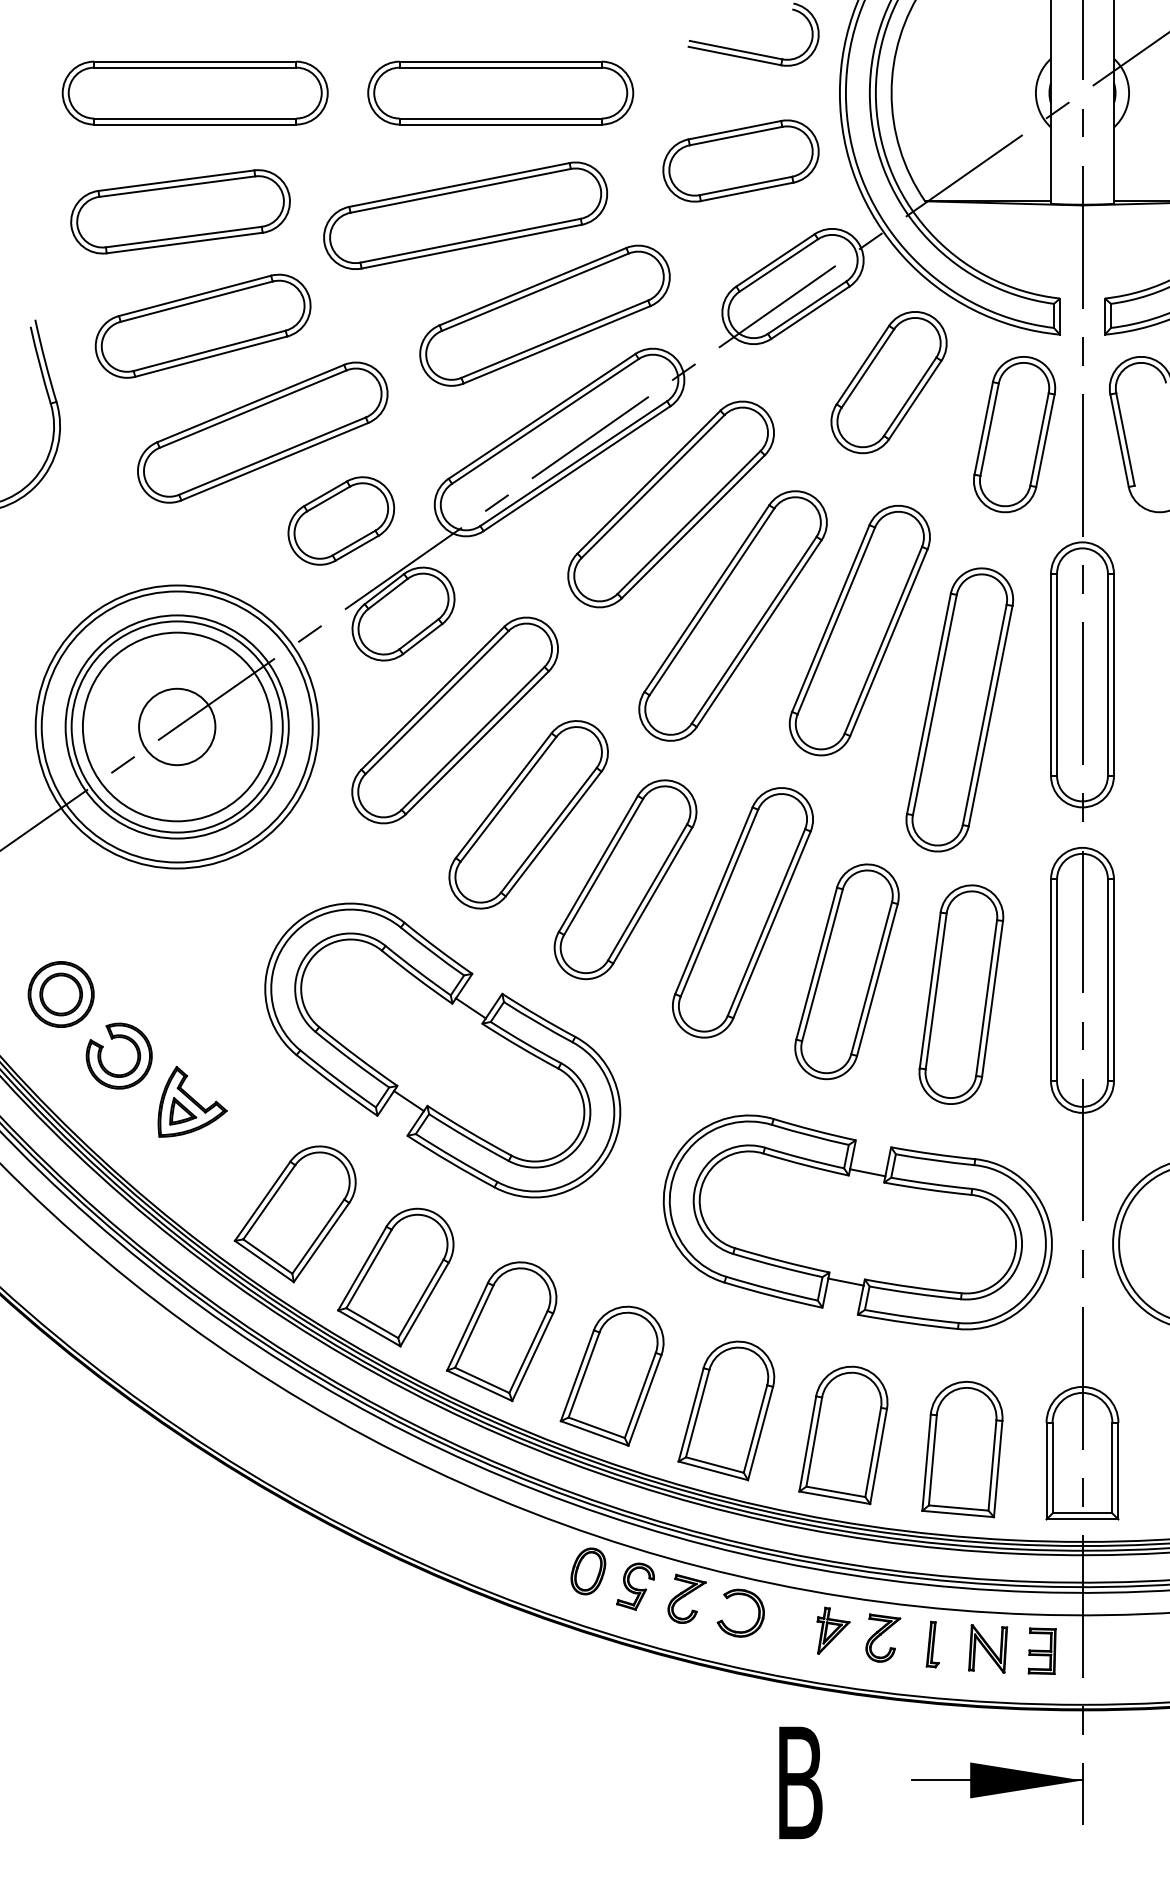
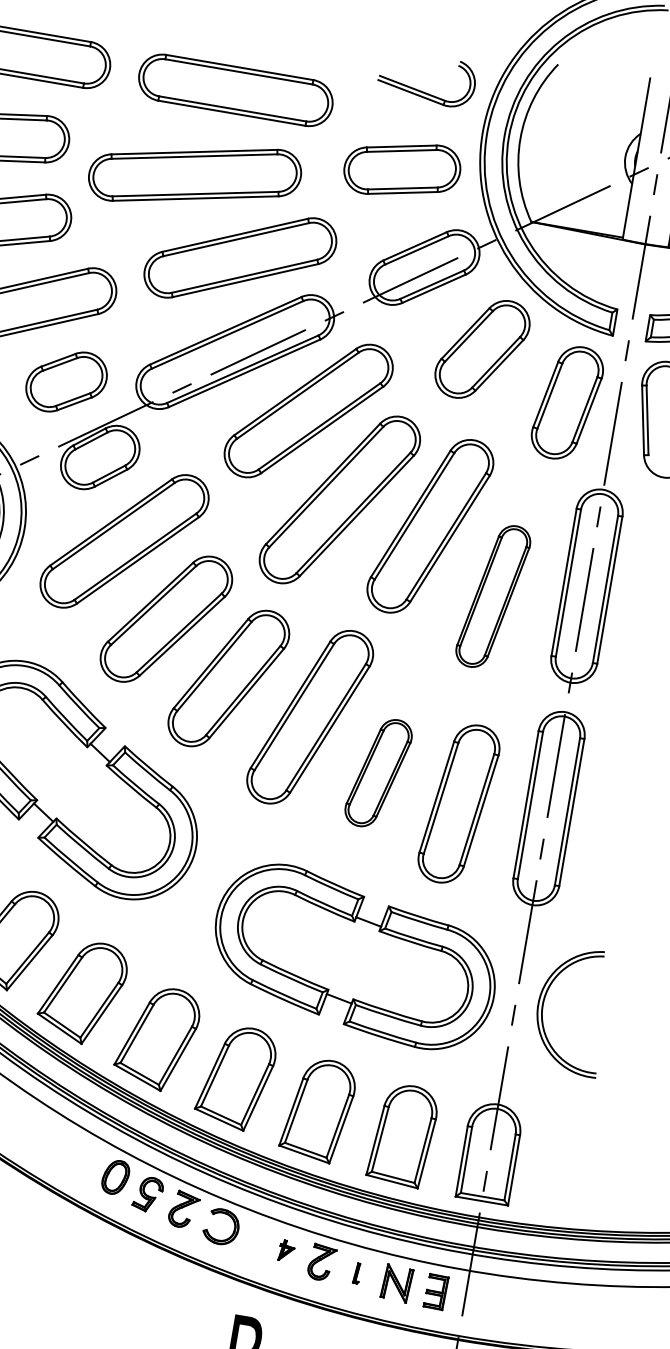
part: (959, 709) -> (493, 596), size x0.7
part: (846, 971) -> (378, 772), size x0.7
part: (833, 1630) -> (286, 1250), size x0.6
part: (932, 1644) -> (357, 1273), size x0.6

